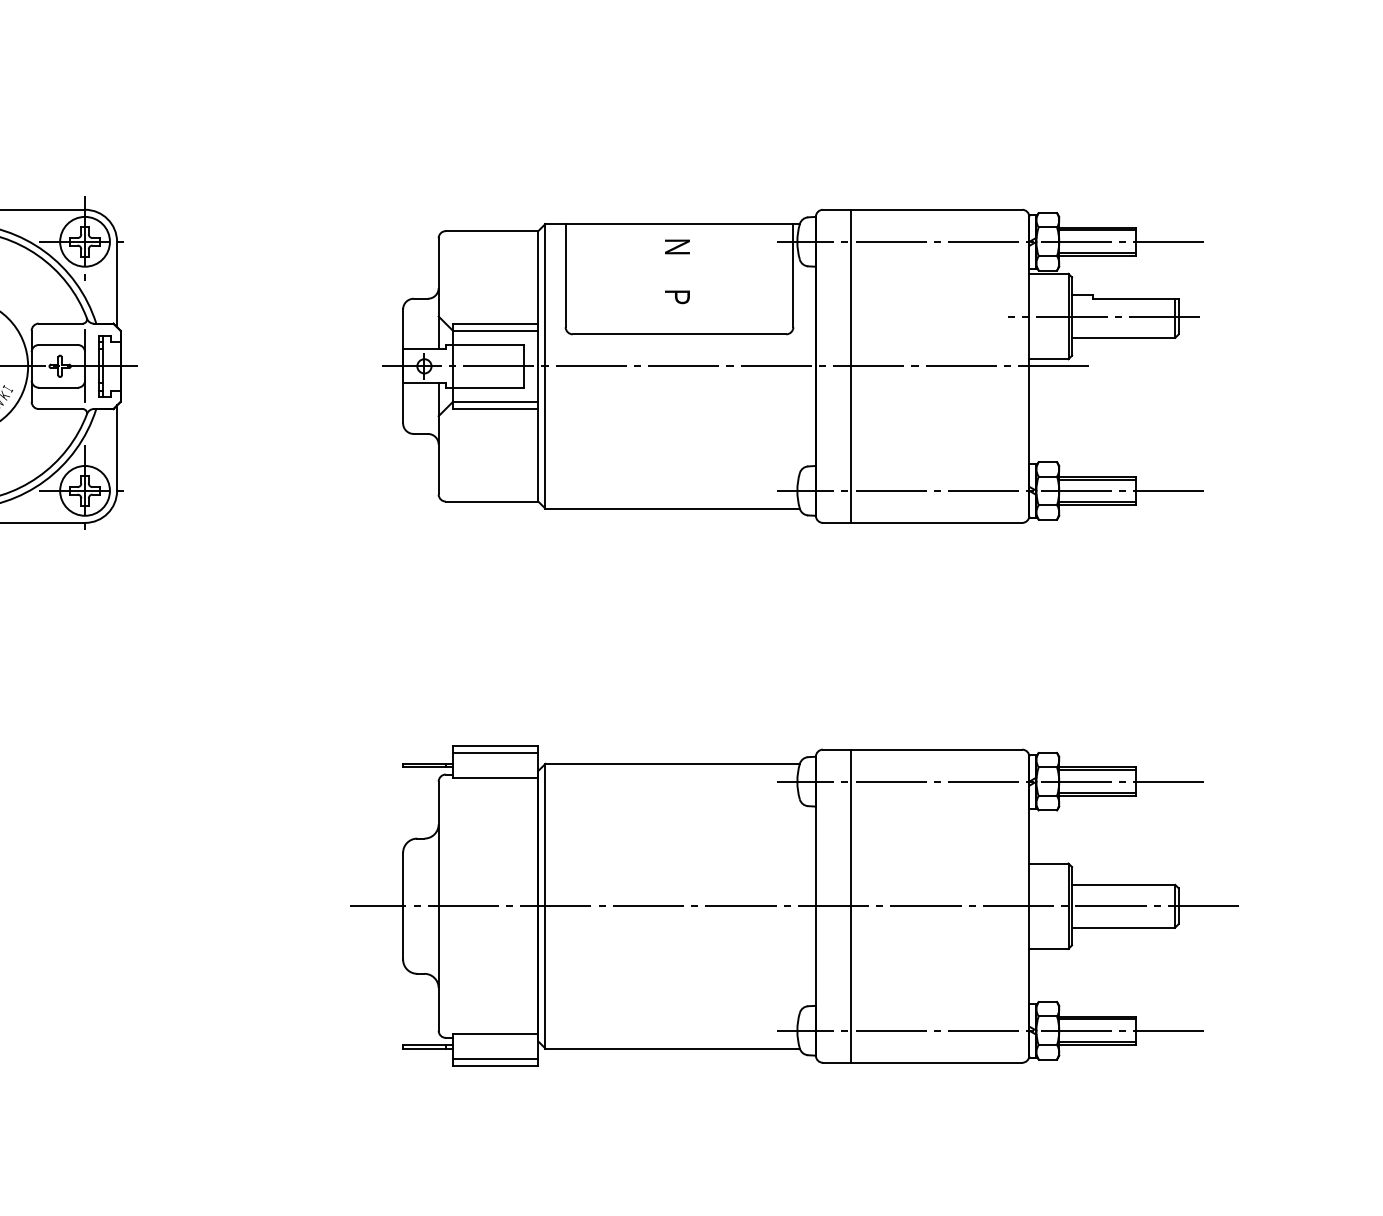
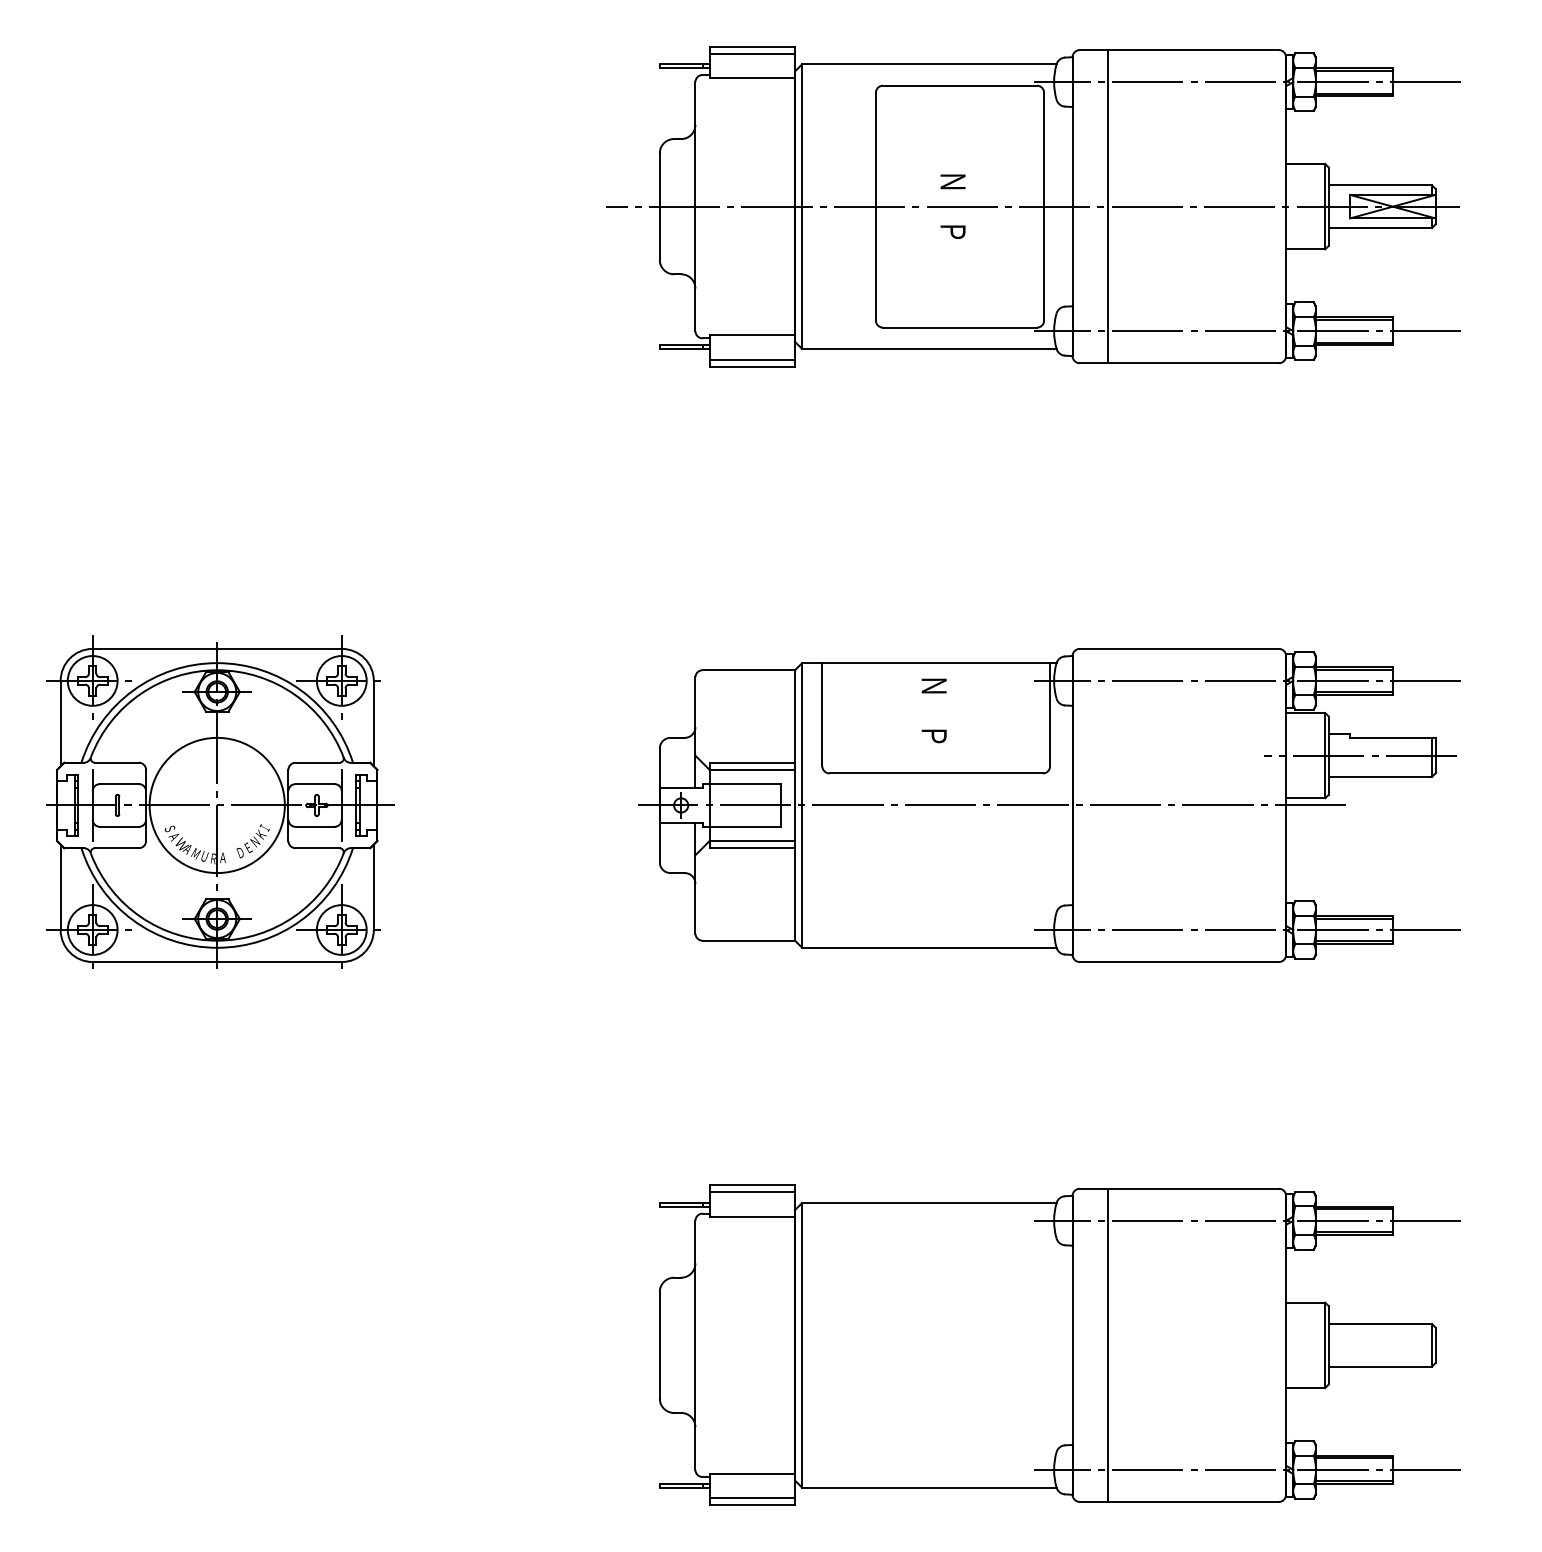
line: (851, 366) -> (1108, 805), removed
line: (793, 906) -> (1050, 1345), removed

